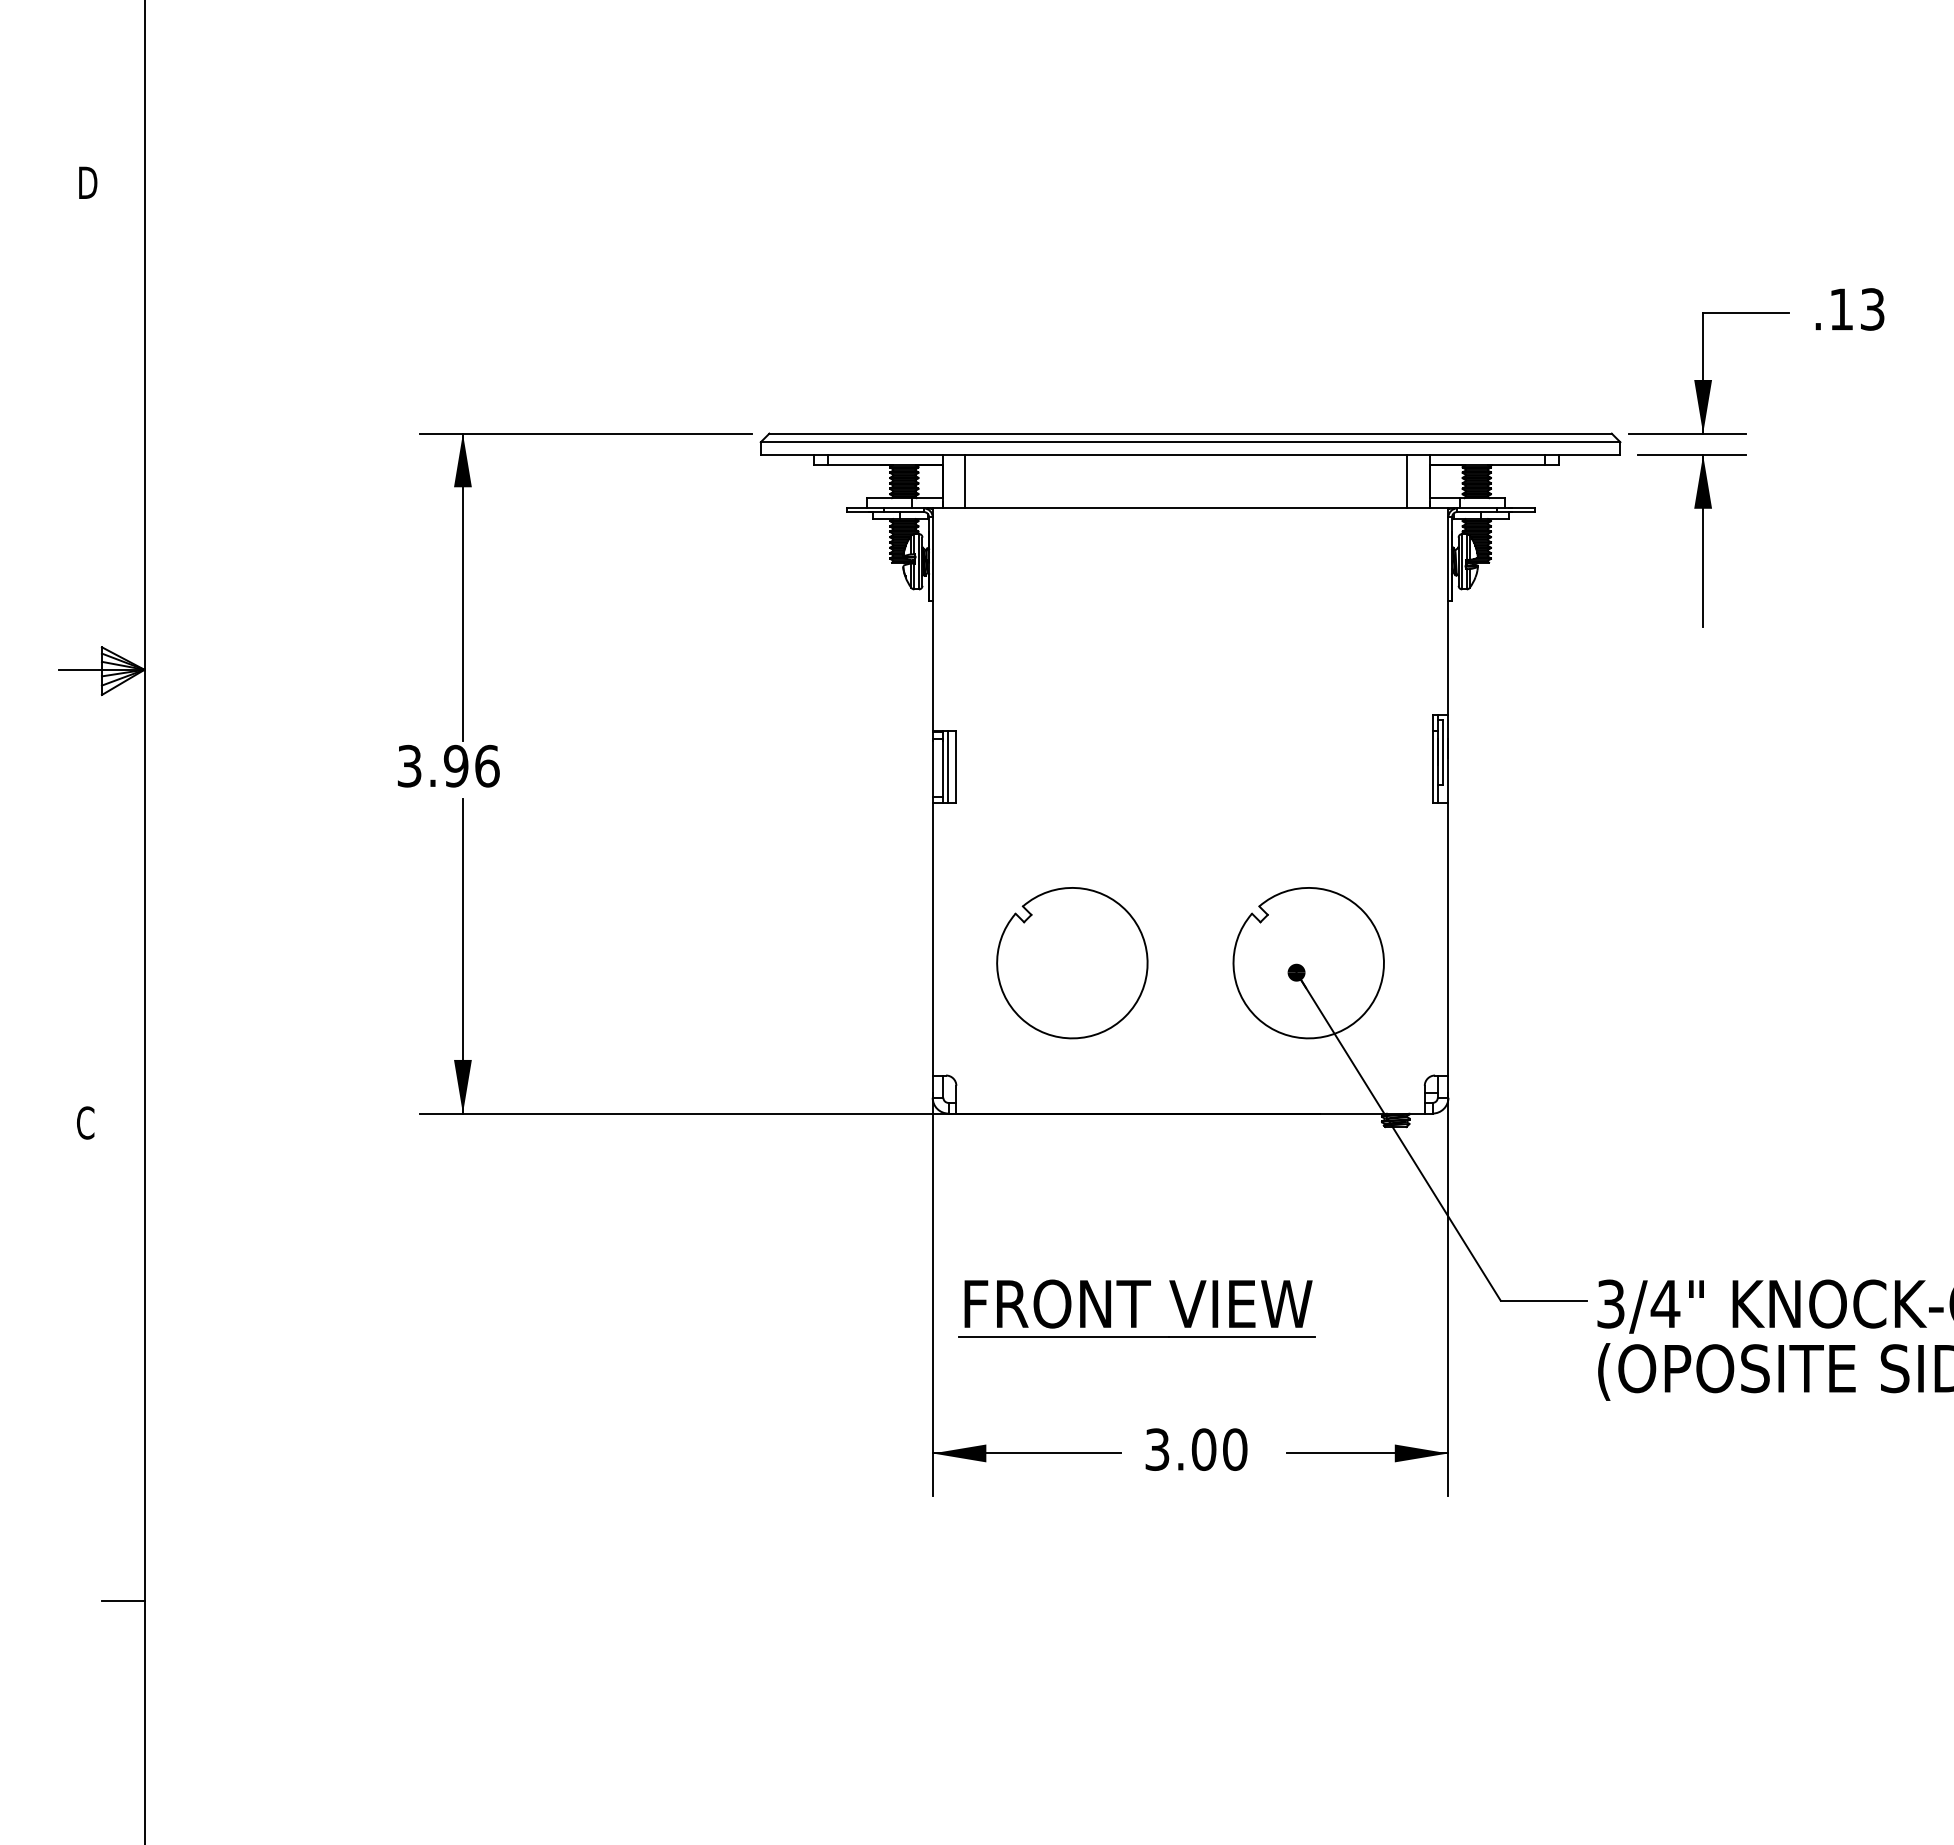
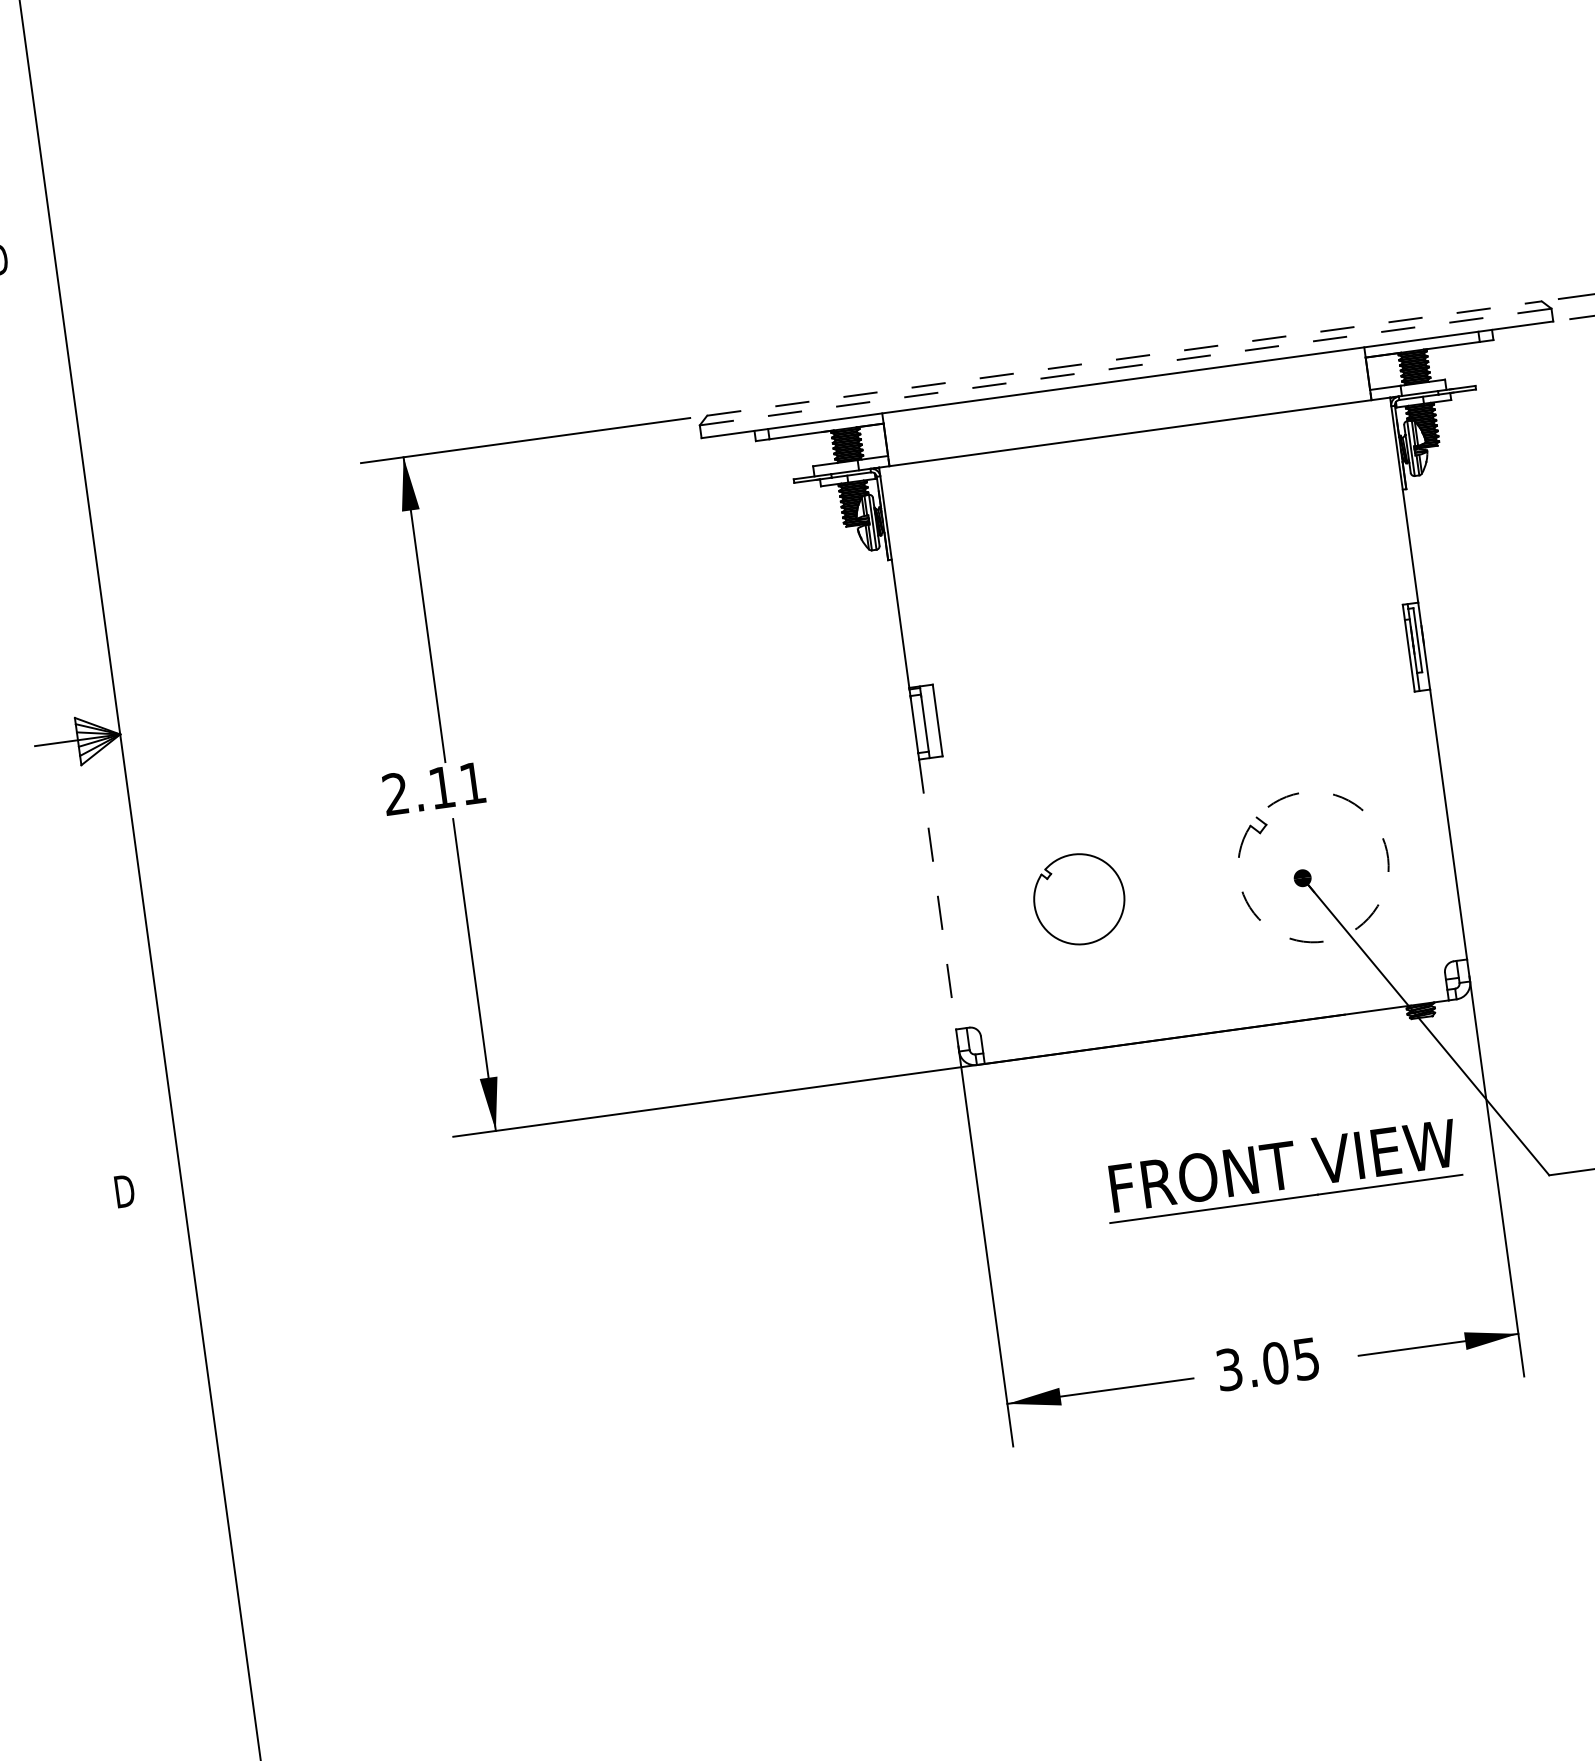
line: (1191, 433) -> (1125, 358), solid -> dashed
line: (1190, 442) -> (1125, 367), solid -> dashed
line: (965, 481) -> (908, 436), removed
line: (1407, 481) -> (1345, 376), removed
text: (448, 765) -> (434, 788), 3.96 -> 2.11
line: (948, 766) -> (929, 721), removed
line: (932, 939) -> (937, 894), solid -> dashed
part: (1072, 963) -> (1079, 899), size x0.6
arc: (1361, 1016) -> (1372, 912), solid -> dashed
text: (86, 1122) -> (124, 1190), C -> D
part: (1136, 1308) -> (1282, 1170), moved
text: (1235, 1449) -> (1306, 1358), 3.00 -> 3.05
line: (122, 1600) -> (224, 1659), removed

